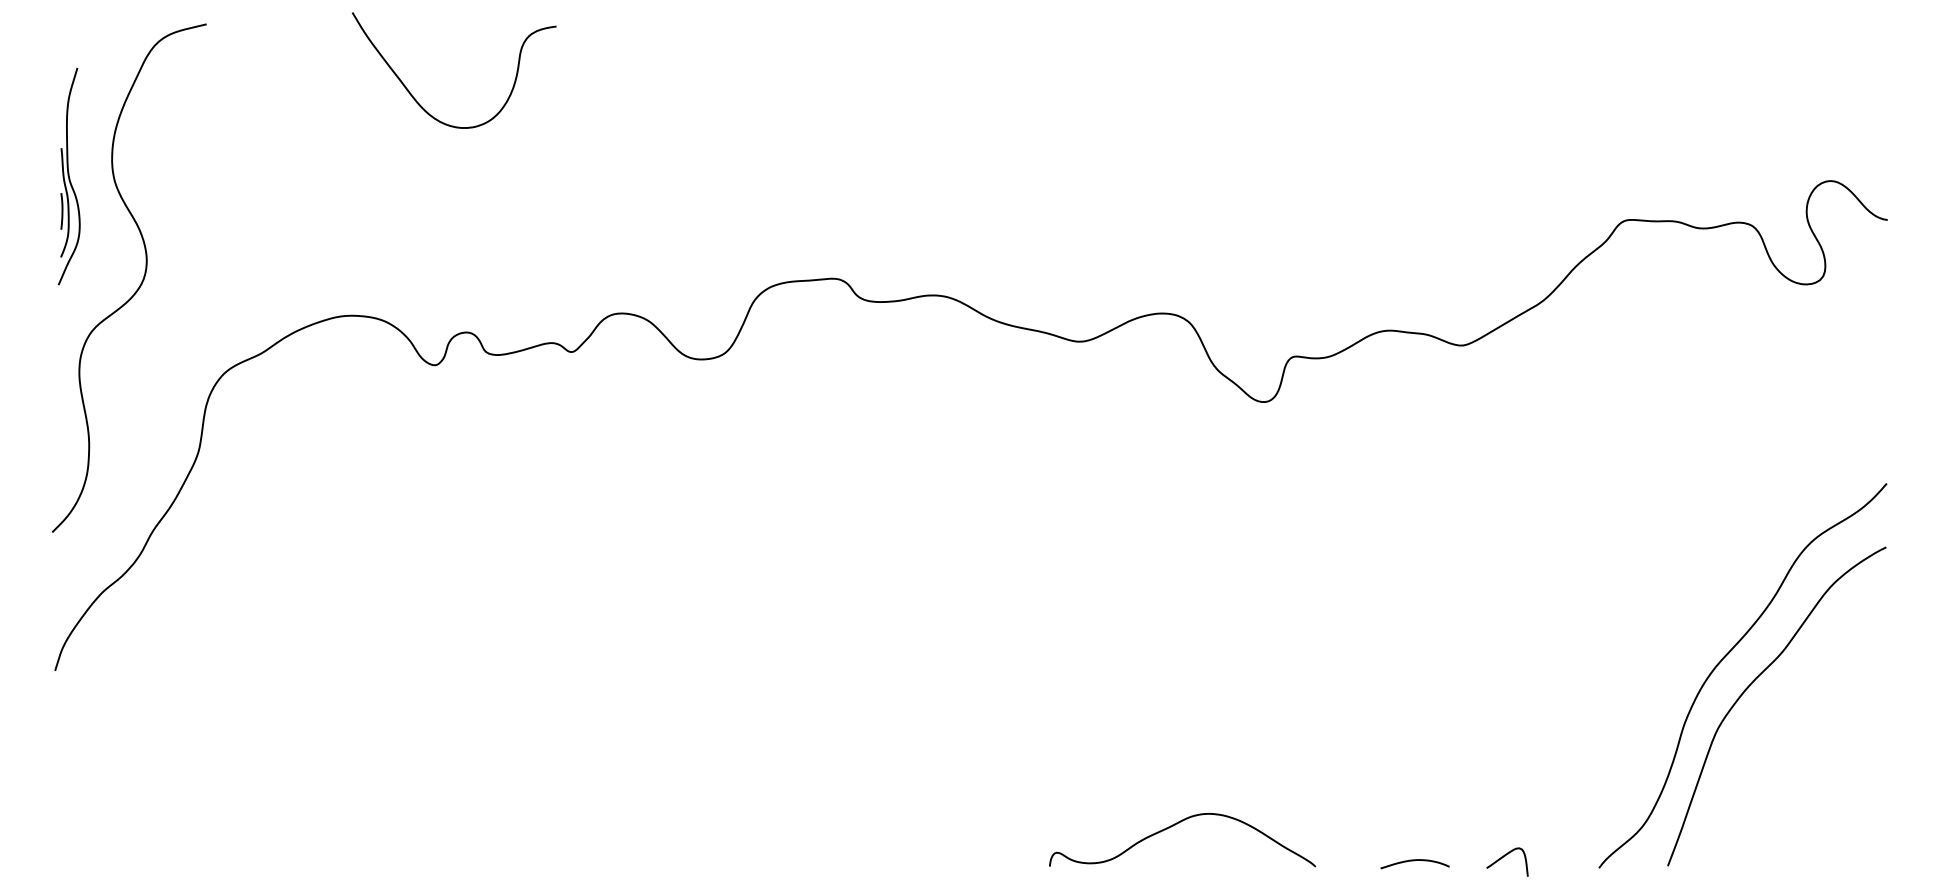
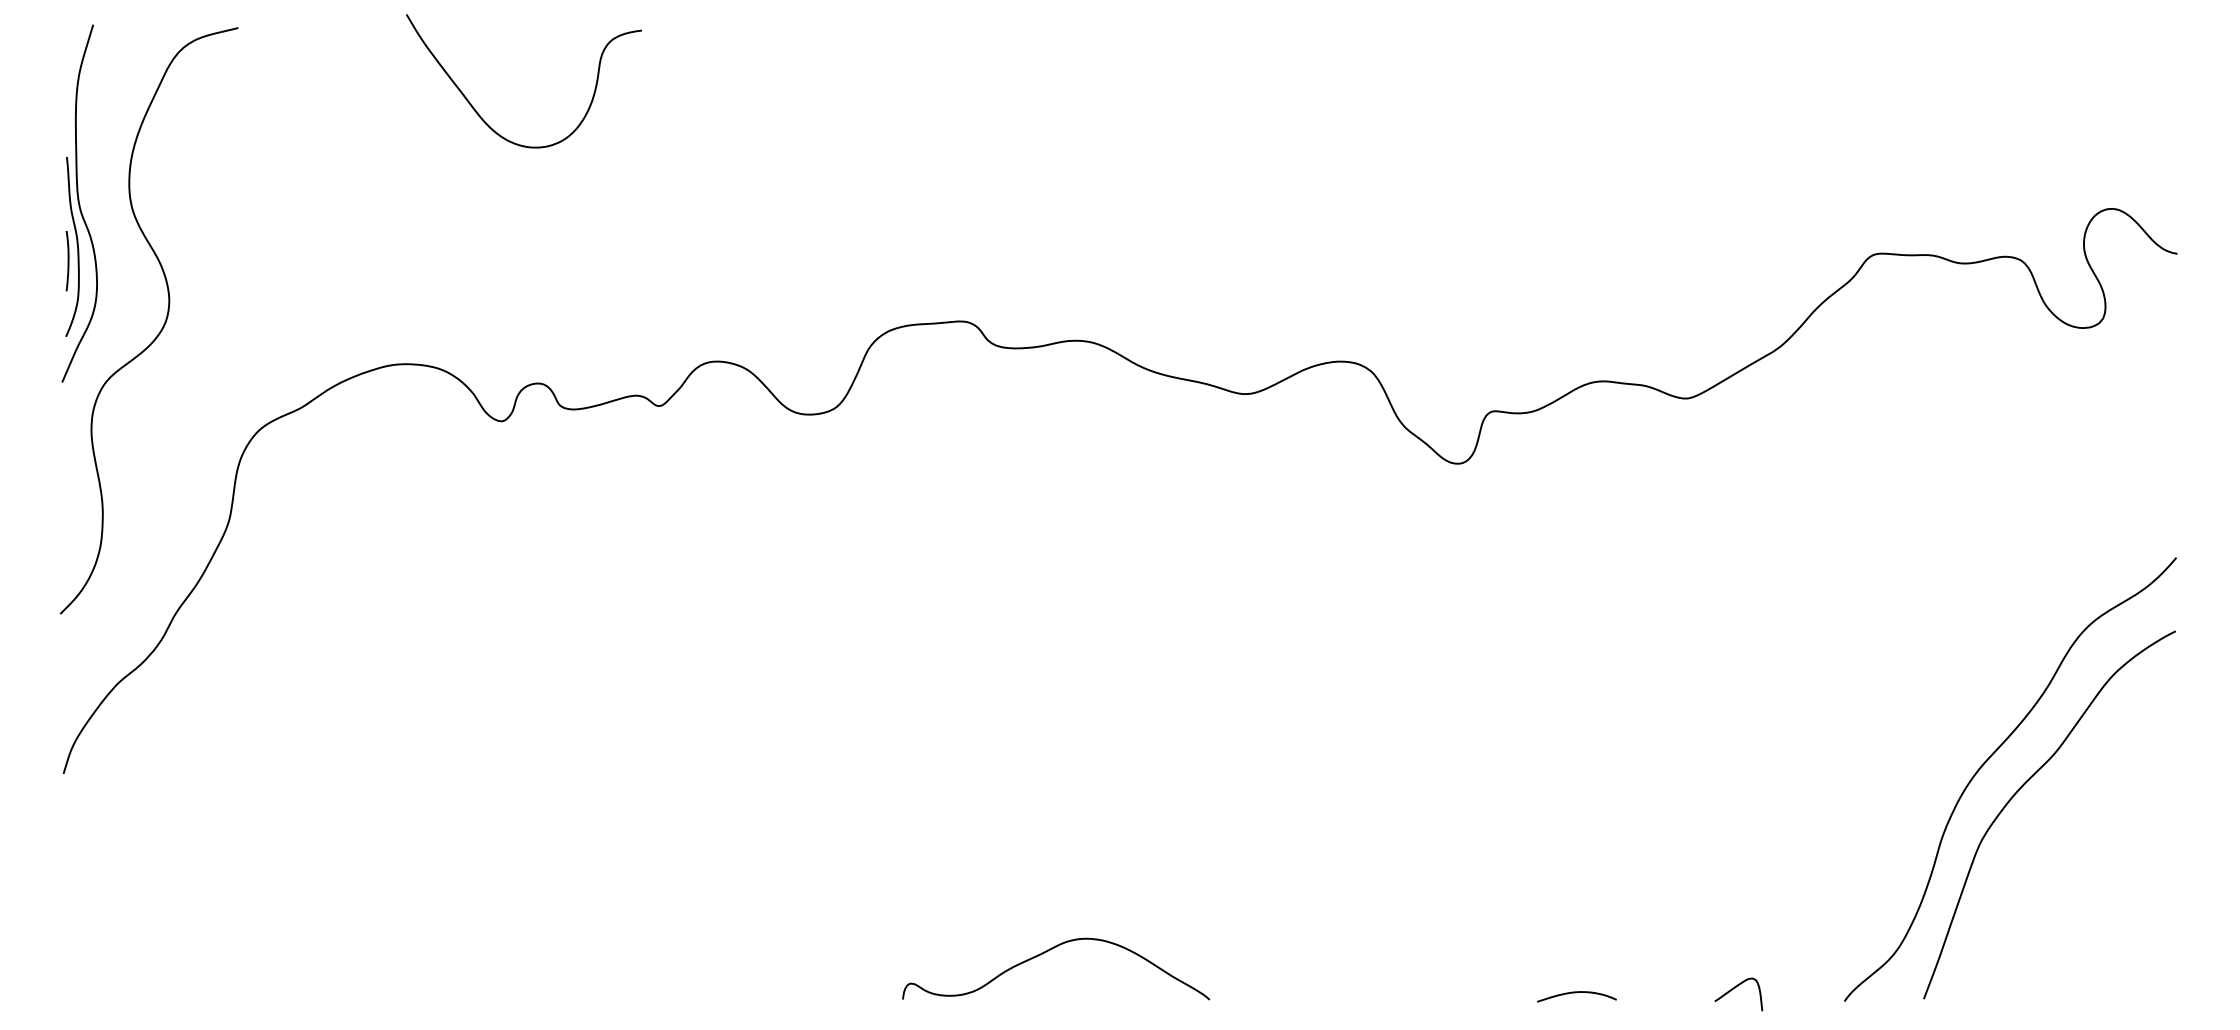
part: (69, 176) -> (80, 203), size x1.43
curve: (1175, 825) -> (1047, 952), moved
curve: (1414, 861) -> (1576, 993), moved

